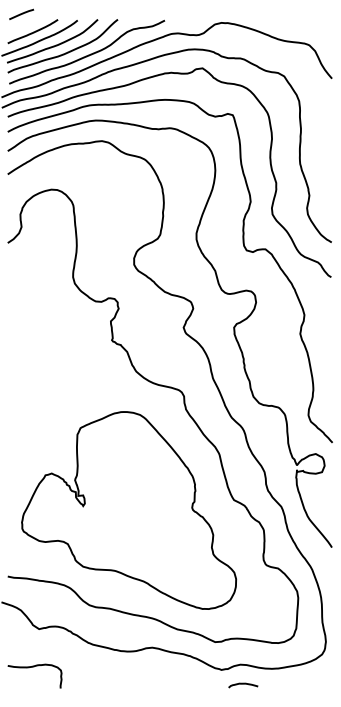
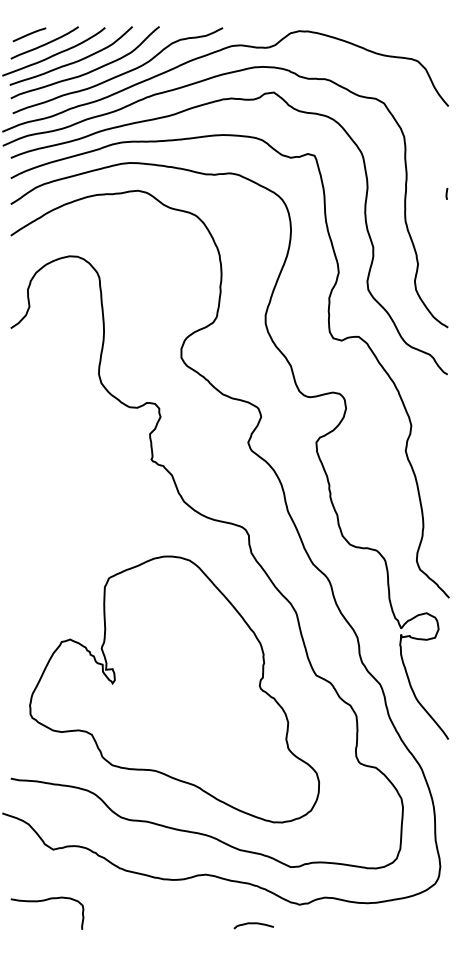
line: (21, 14) -> (29, 34), moved
line: (330, 143) -> (446, 193), added
curve: (243, 684) -> (253, 924), moved

